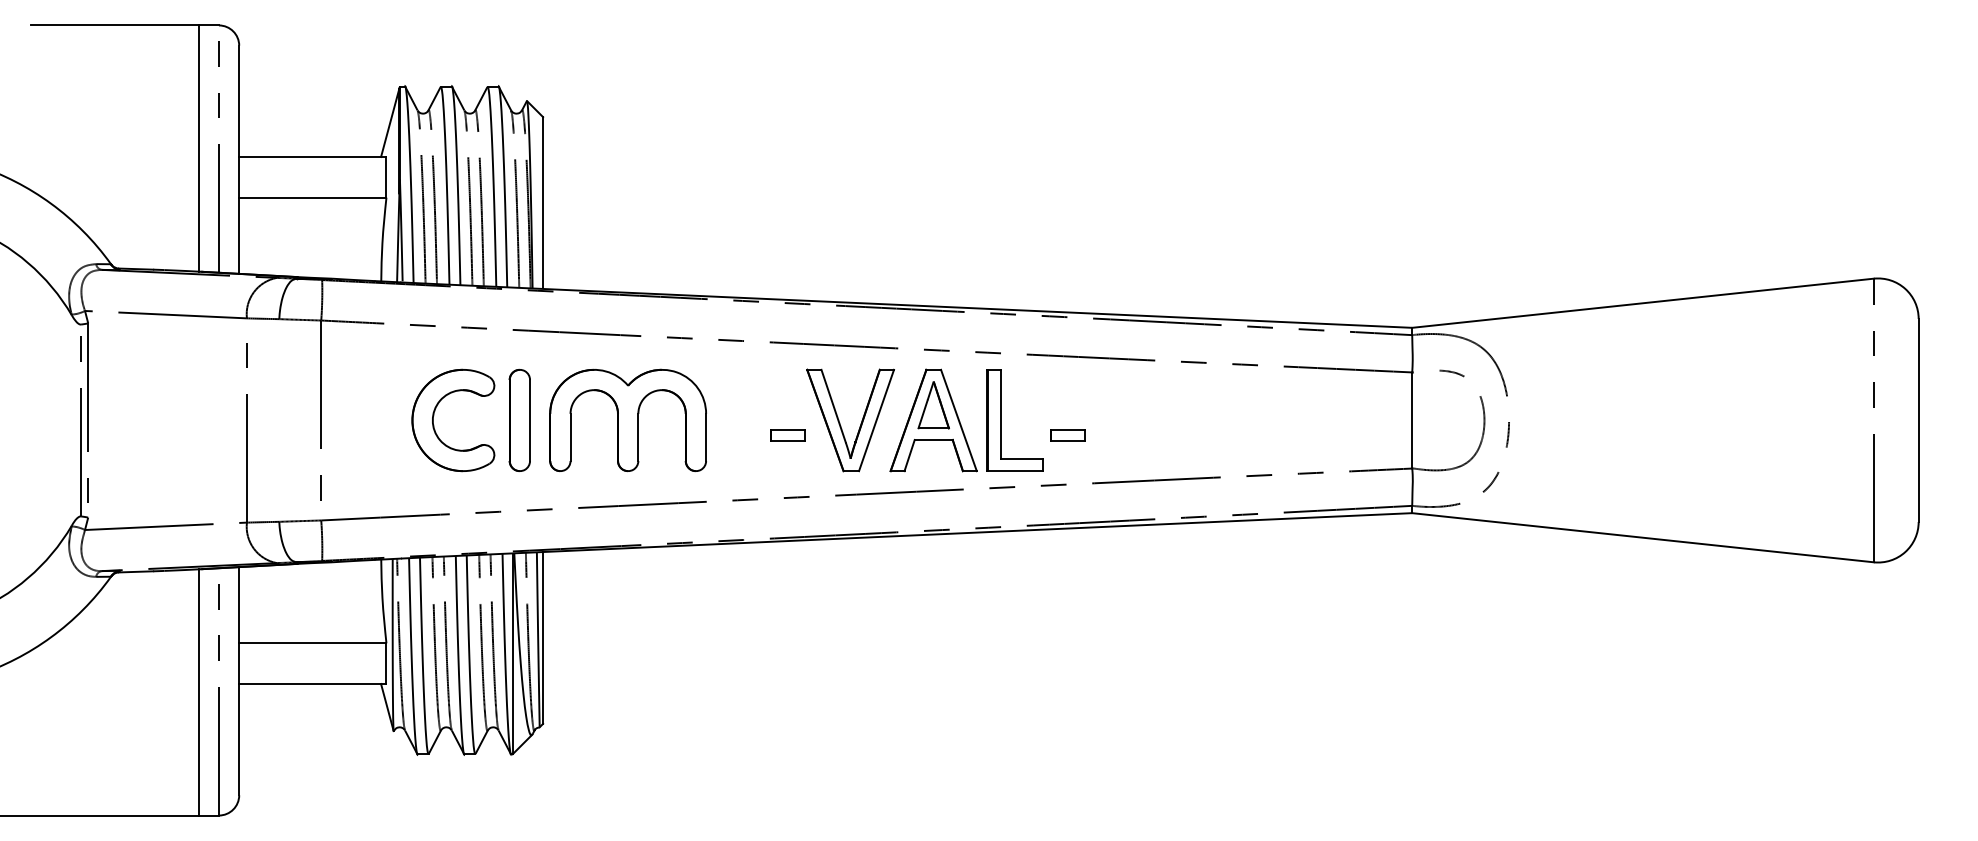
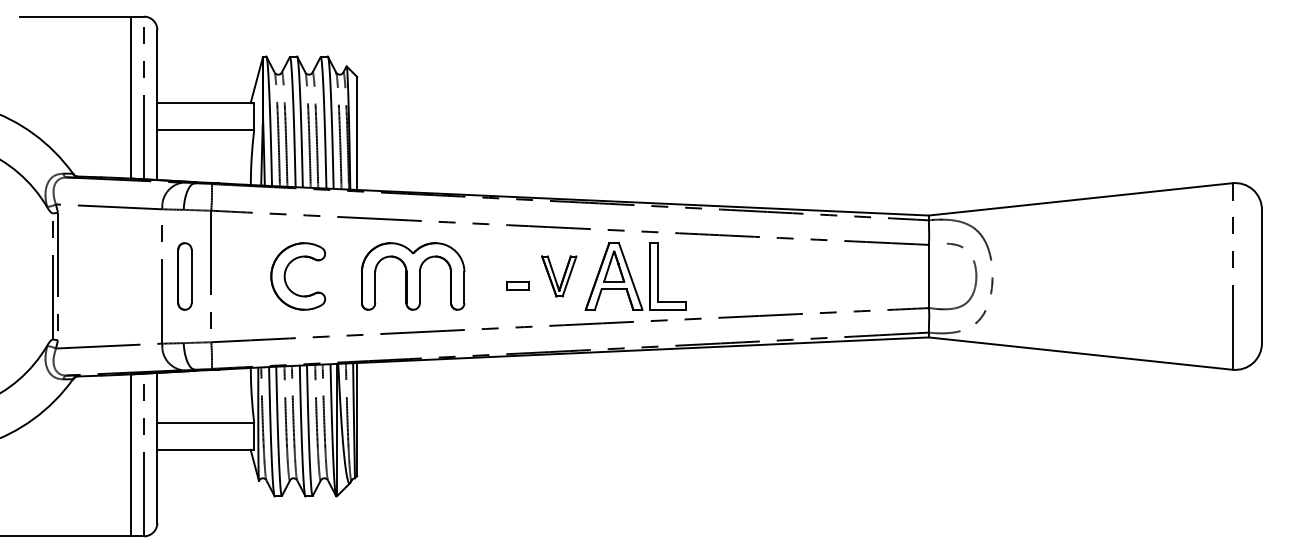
part: (519, 420) -> (184, 276), moved
part: (849, 420) -> (558, 276), size x0.6
part: (1068, 434) -> (702, 285), removed

